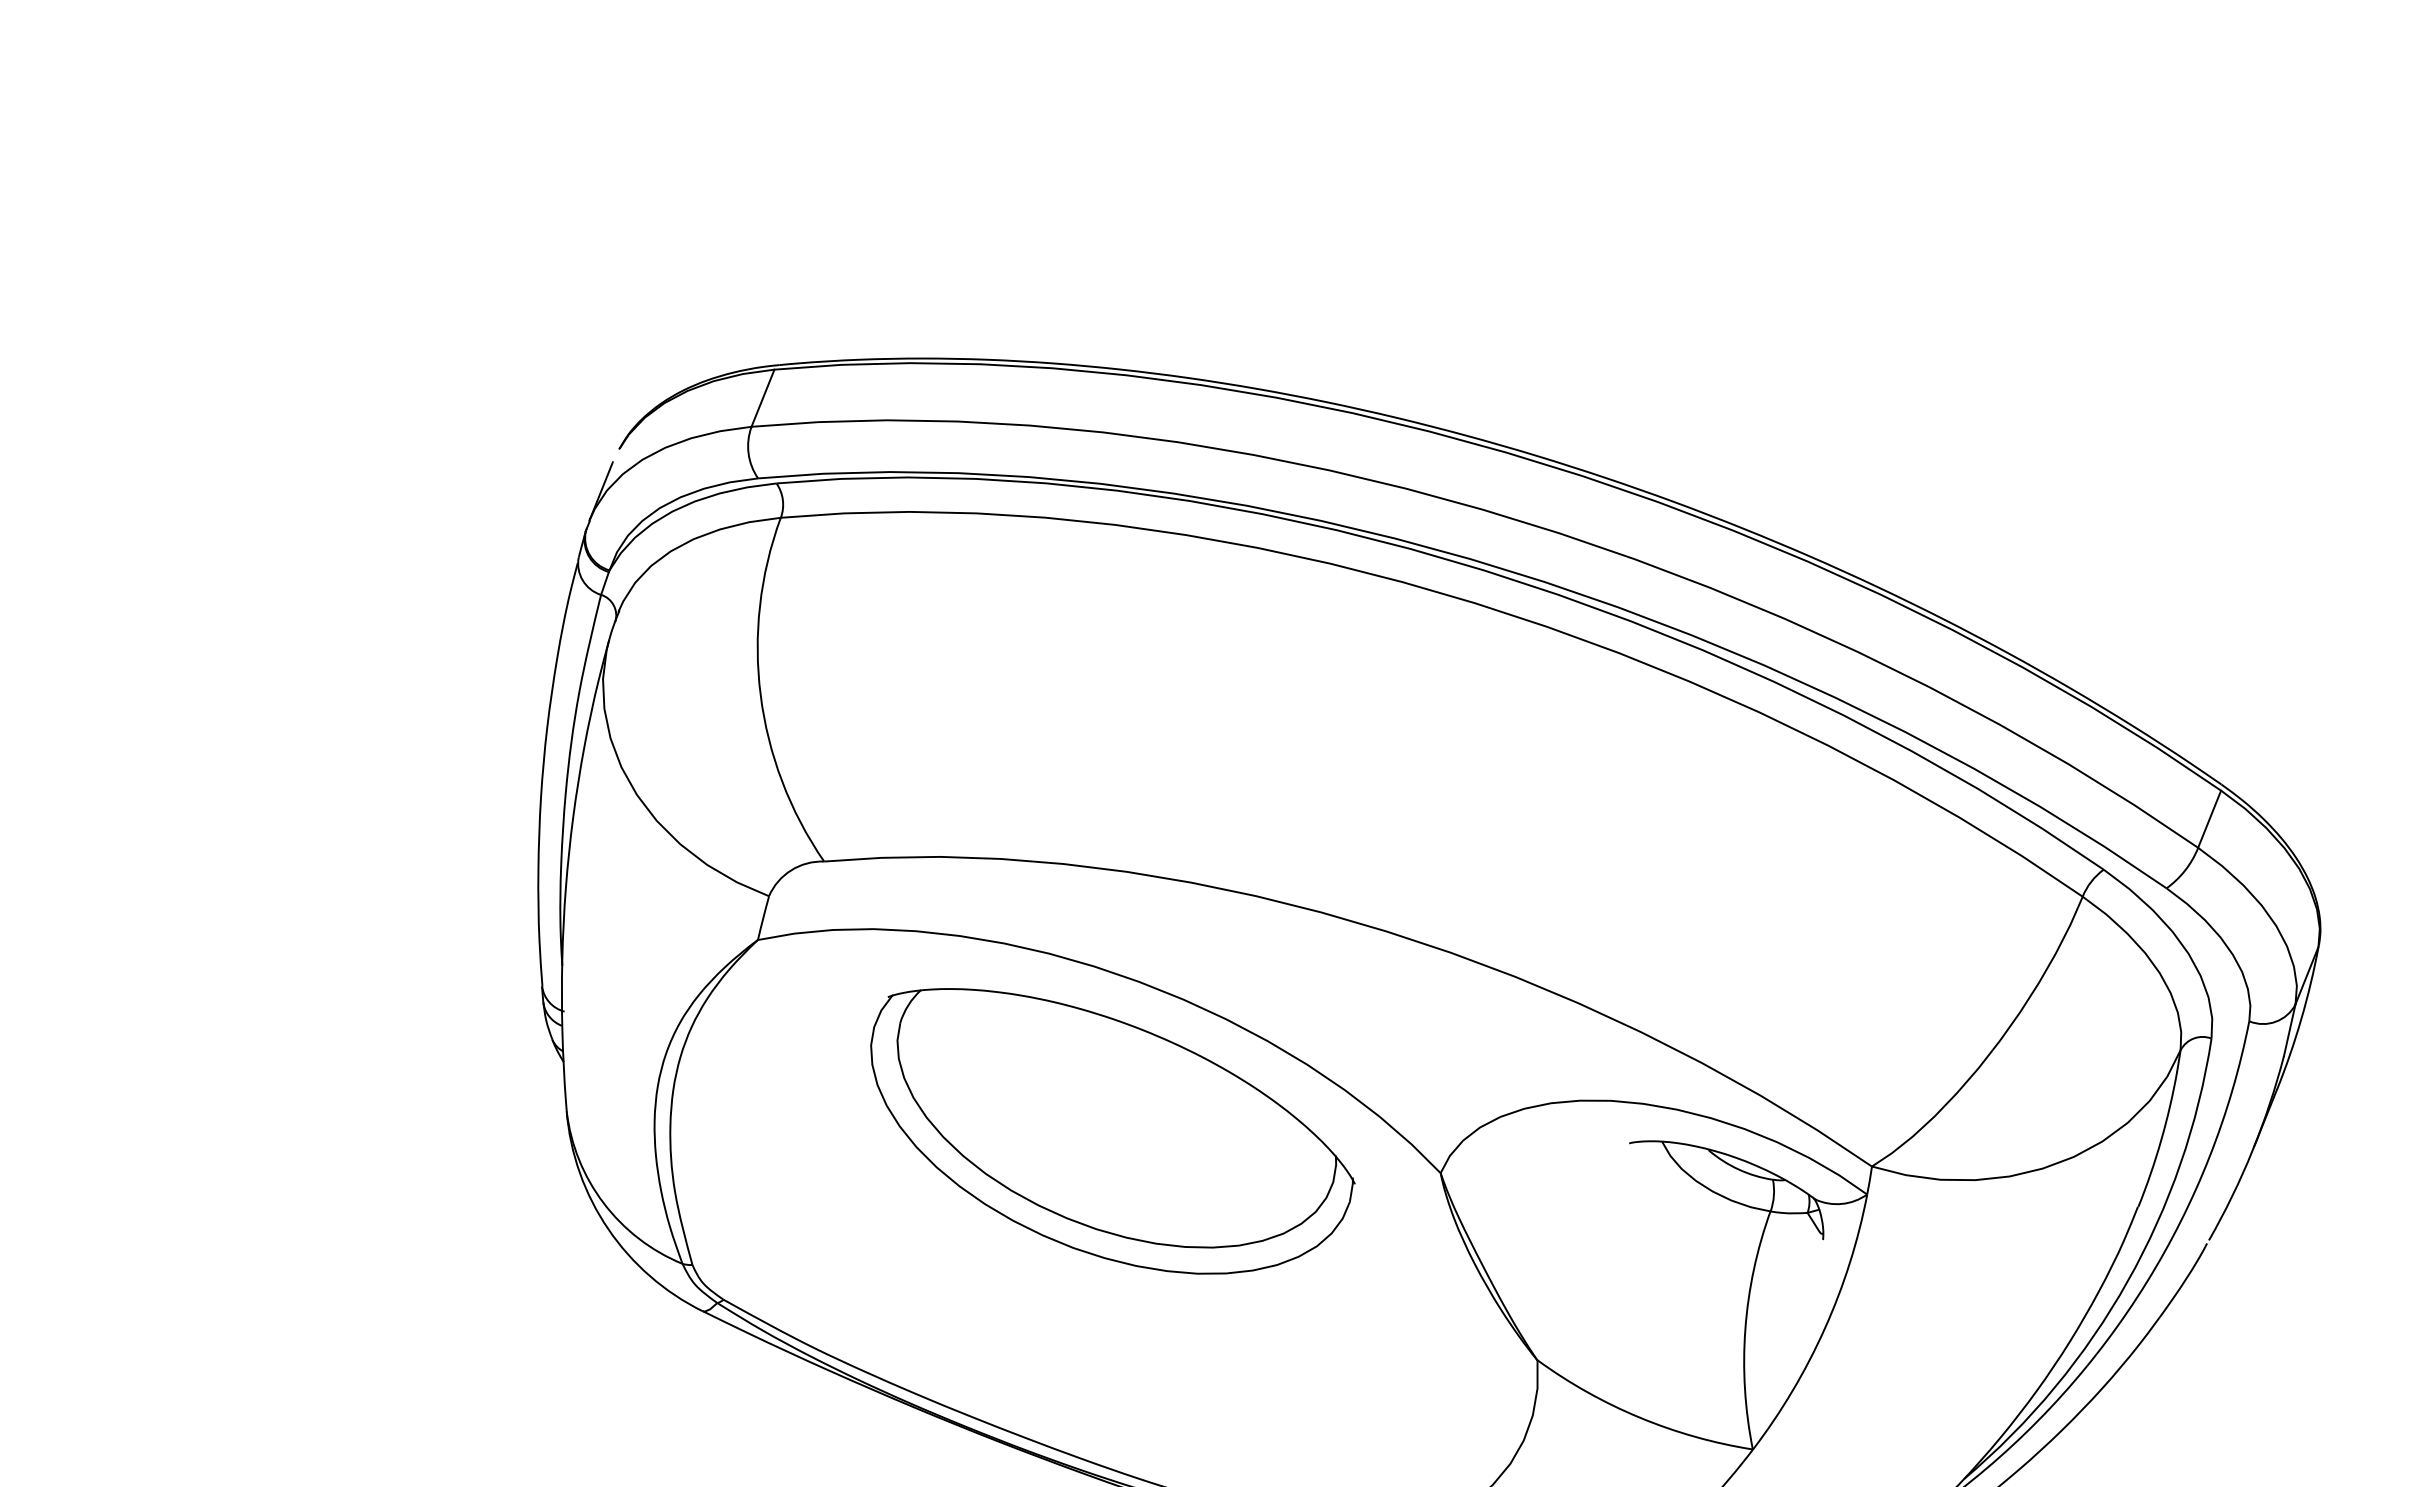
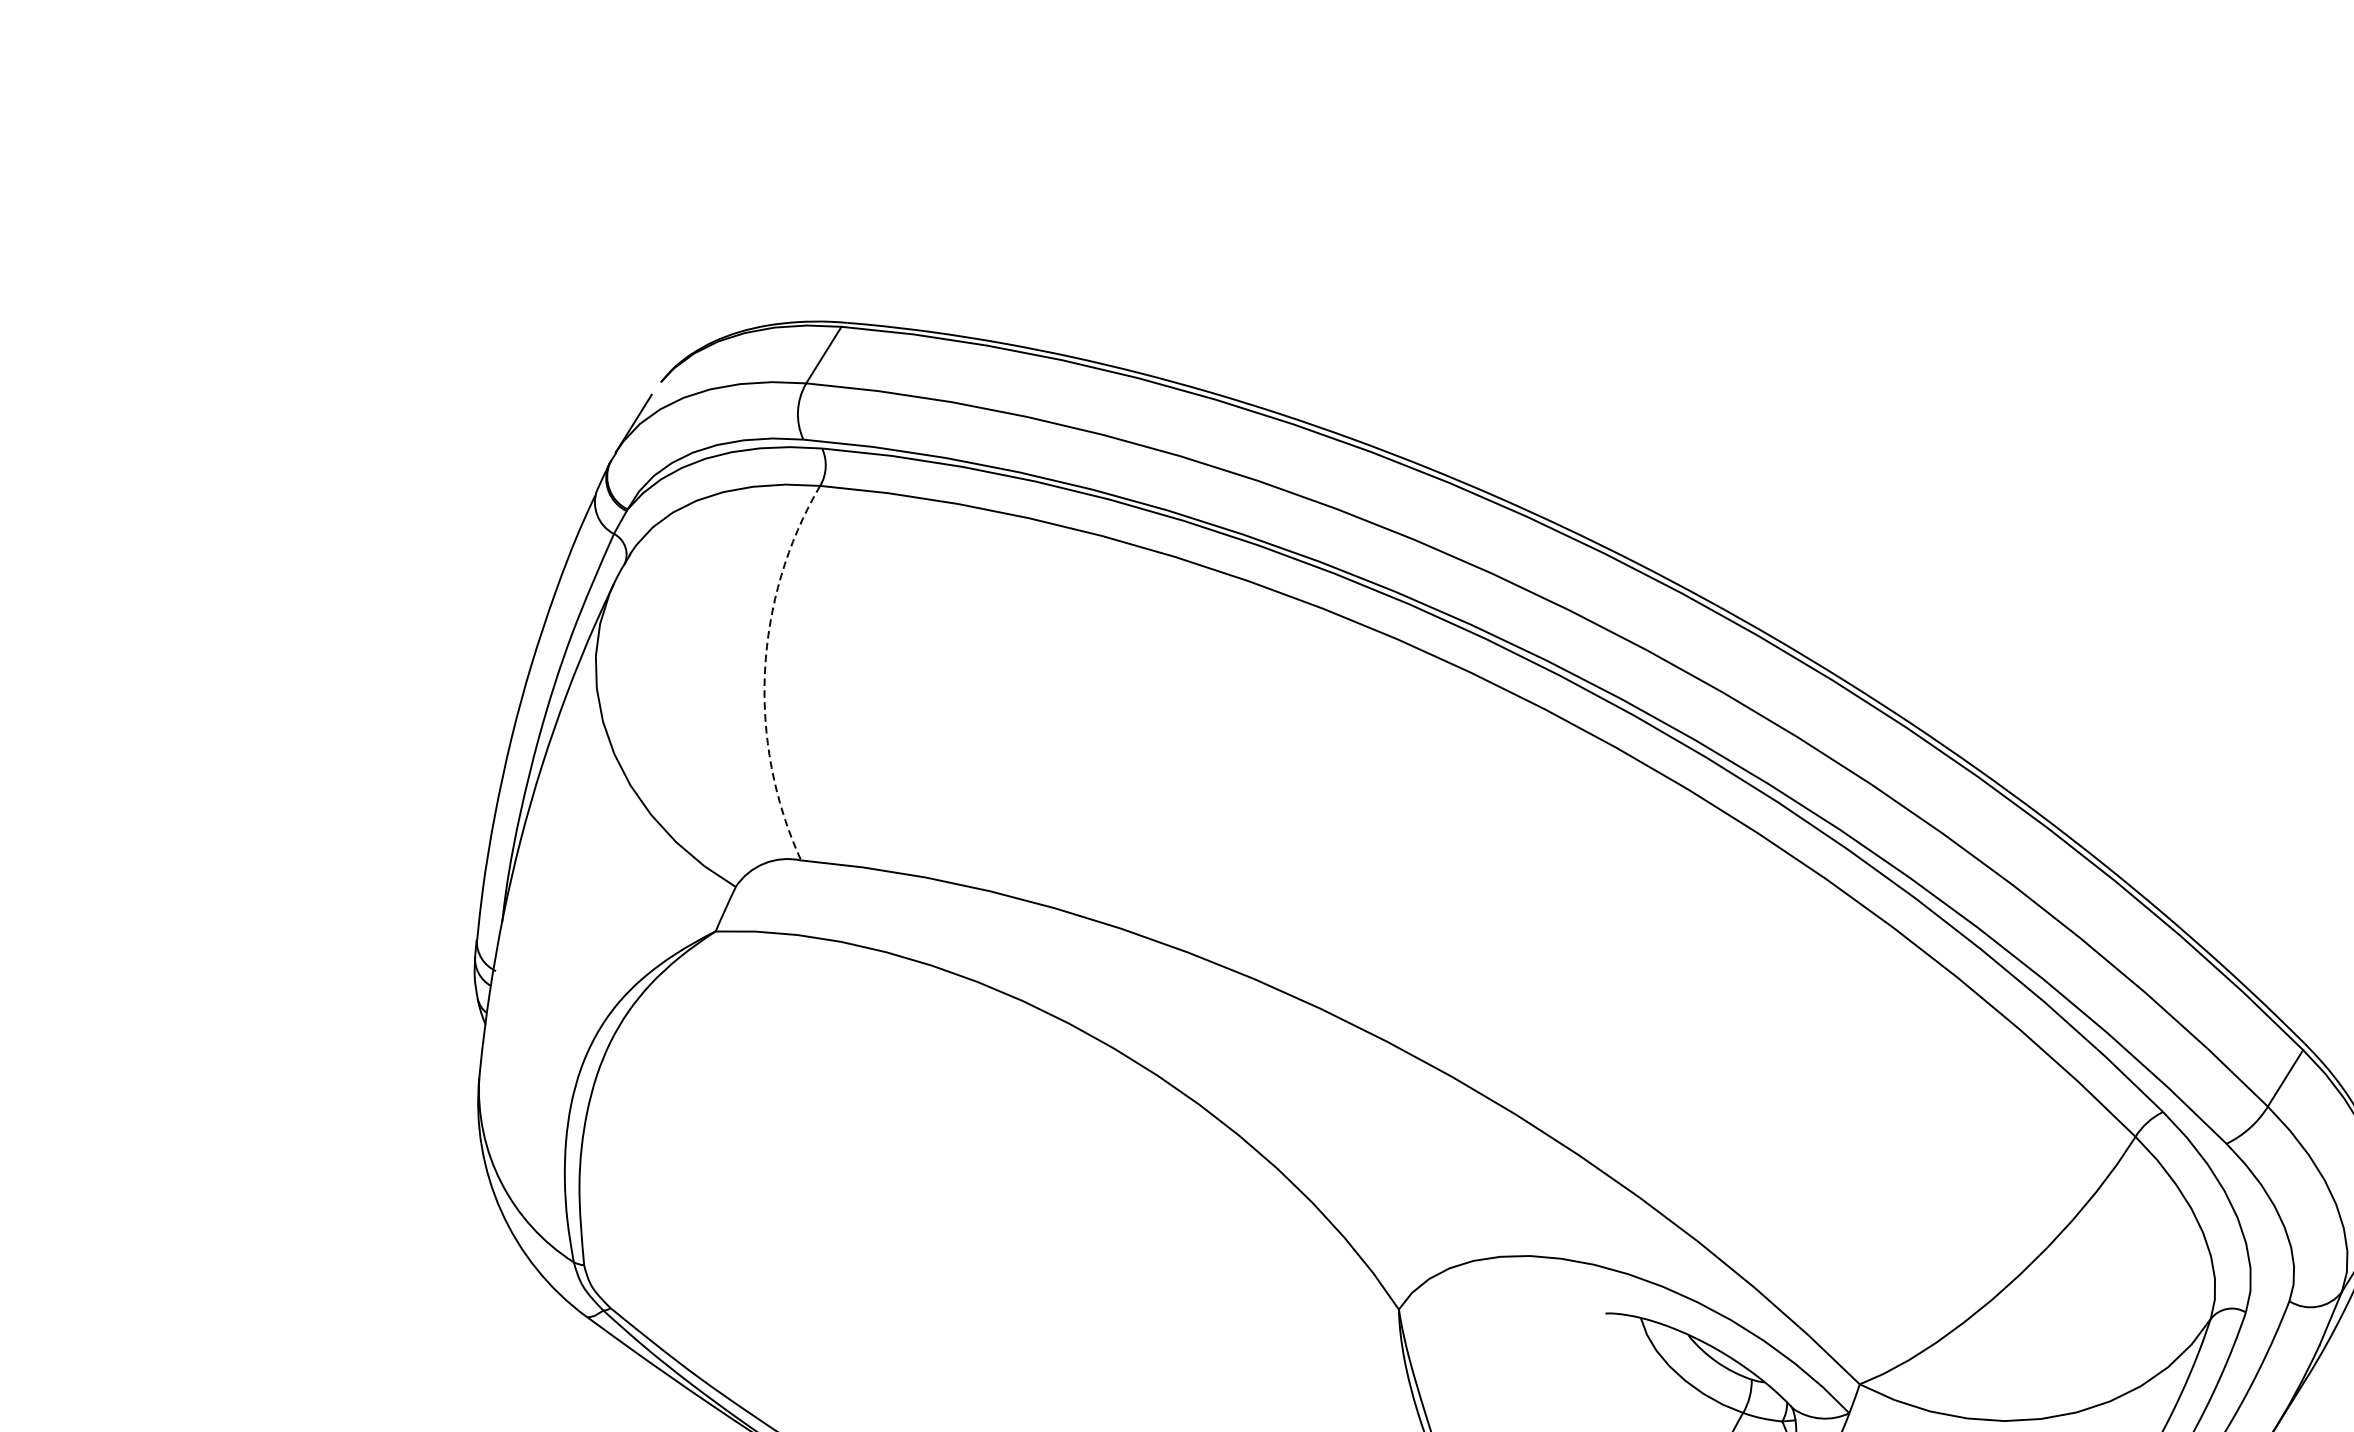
arc: (760, 694) -> (764, 670), solid -> dashed
part: (1112, 1131) -> (1057, 1202), removed

